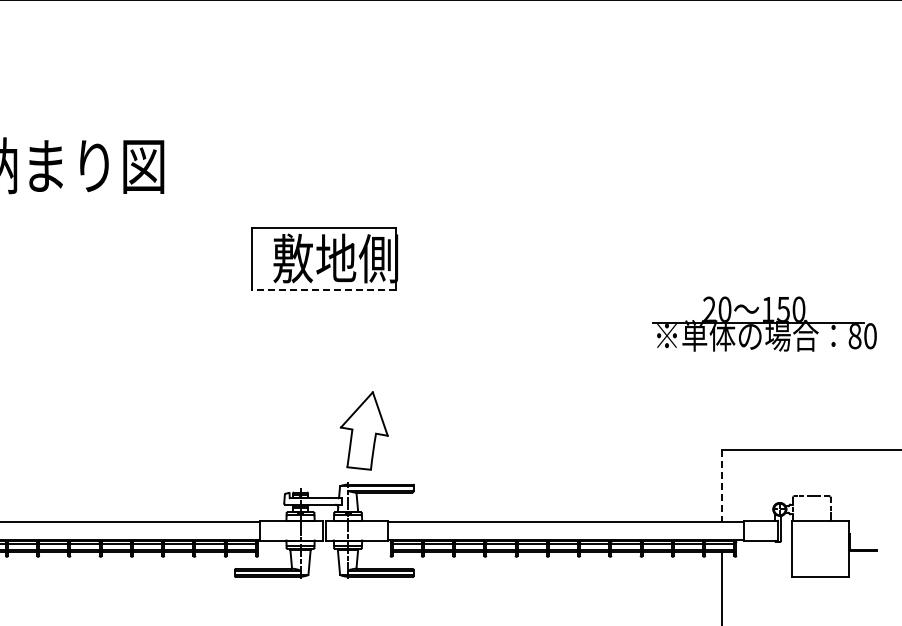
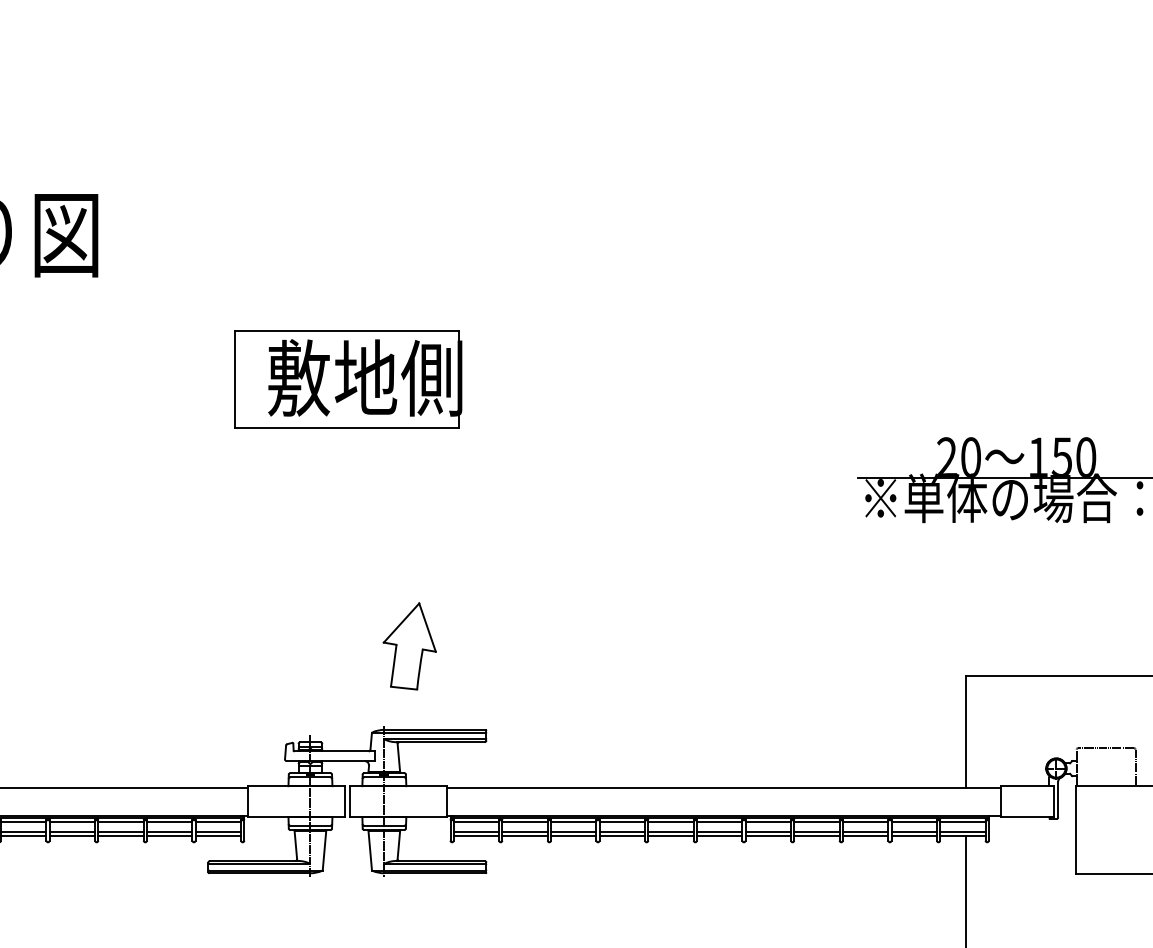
line: (324, 290) -> (347, 427), dashed -> solid
part: (364, 430) -> (409, 645), size x0.71
line: (721, 485) -> (965, 731), dashed -> solid

